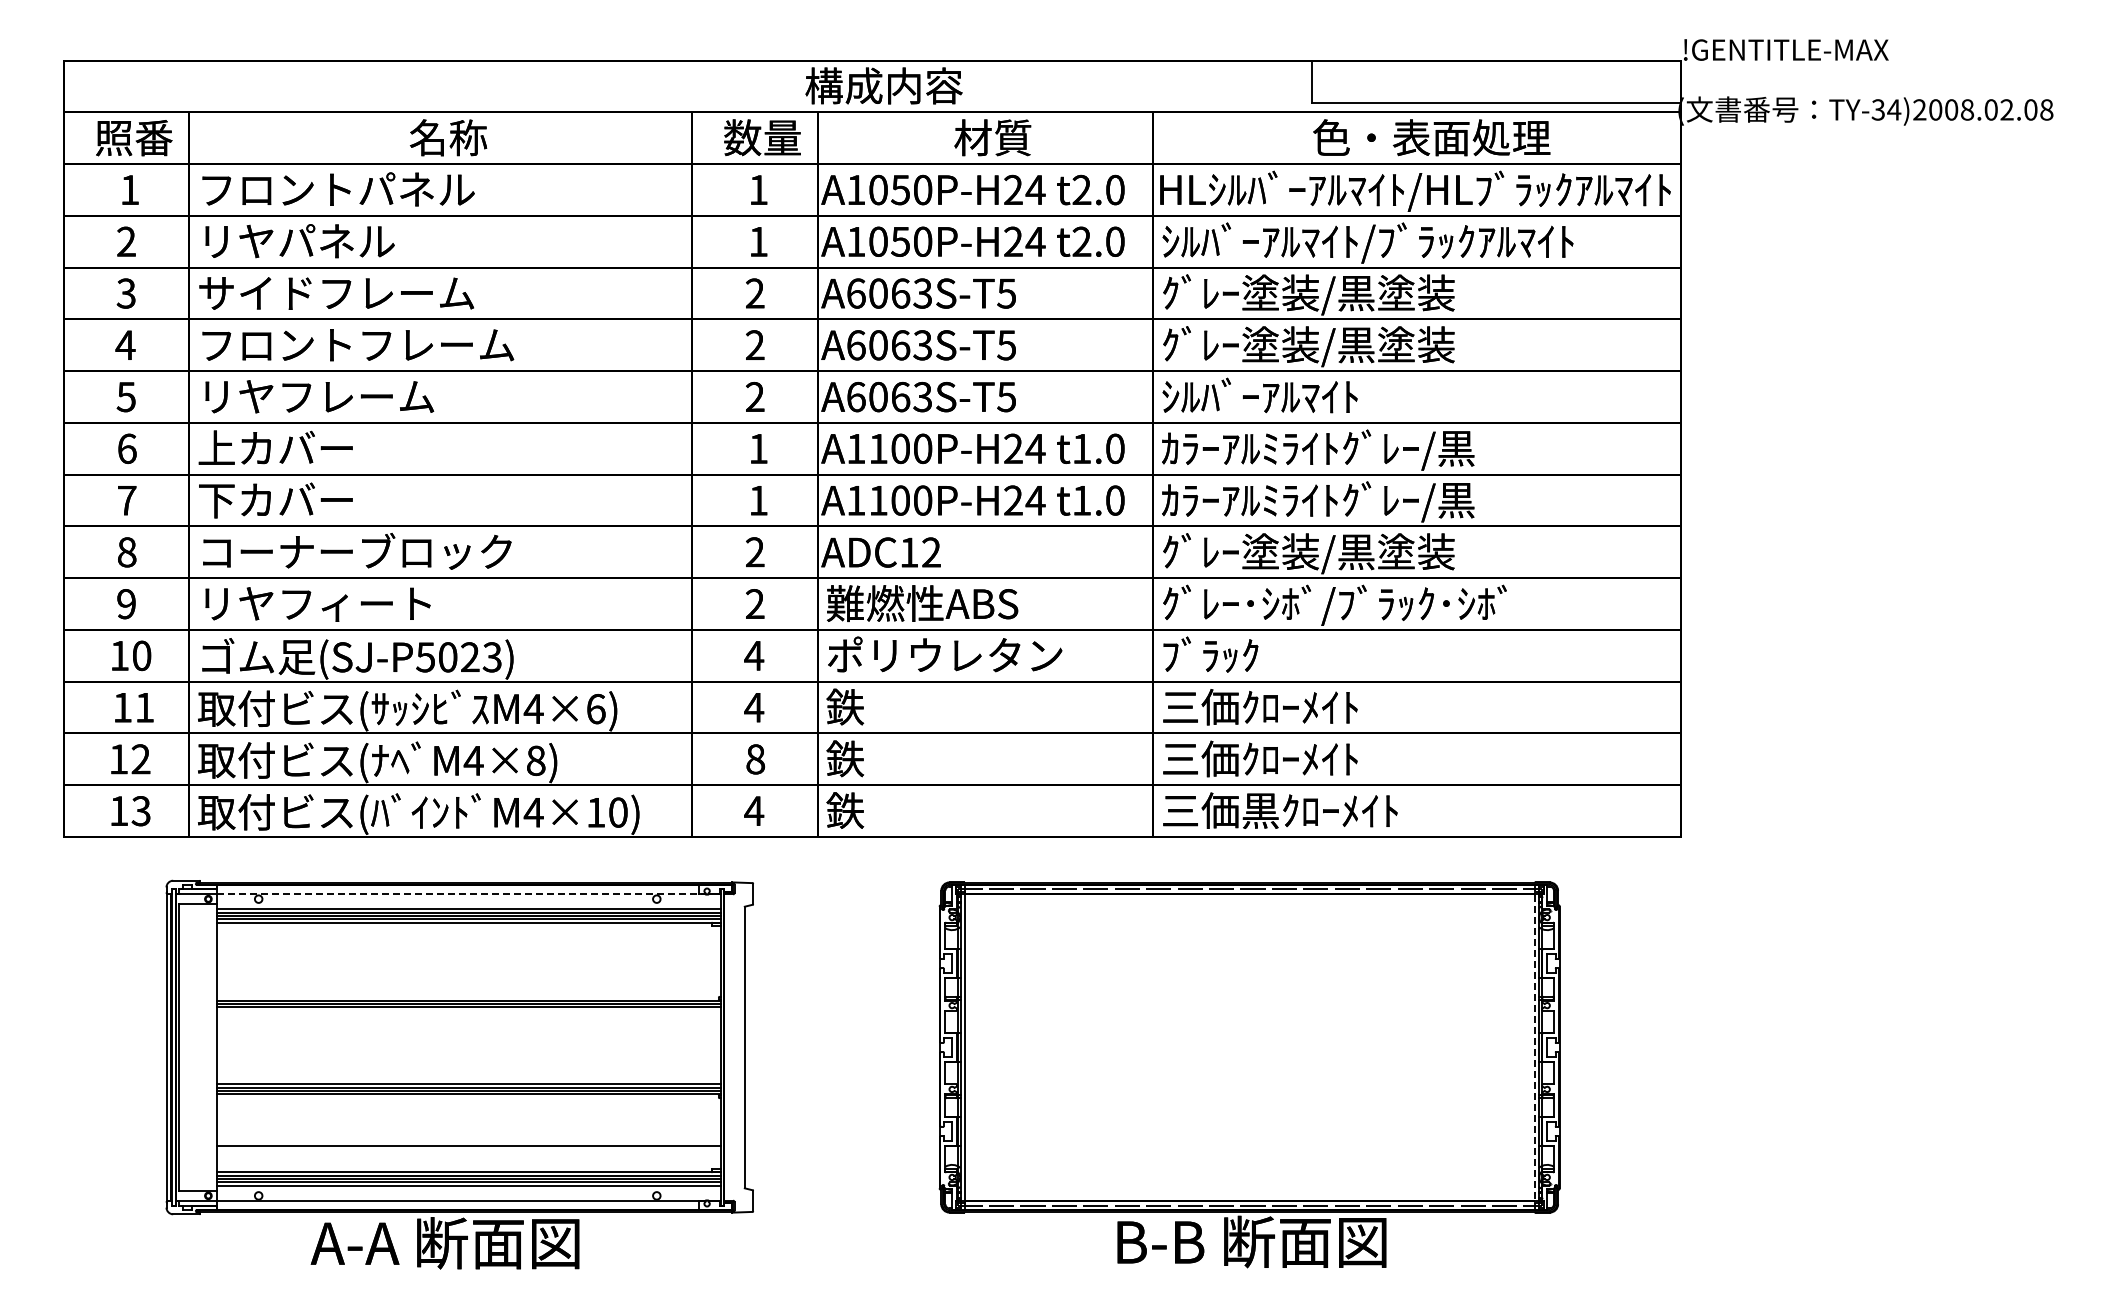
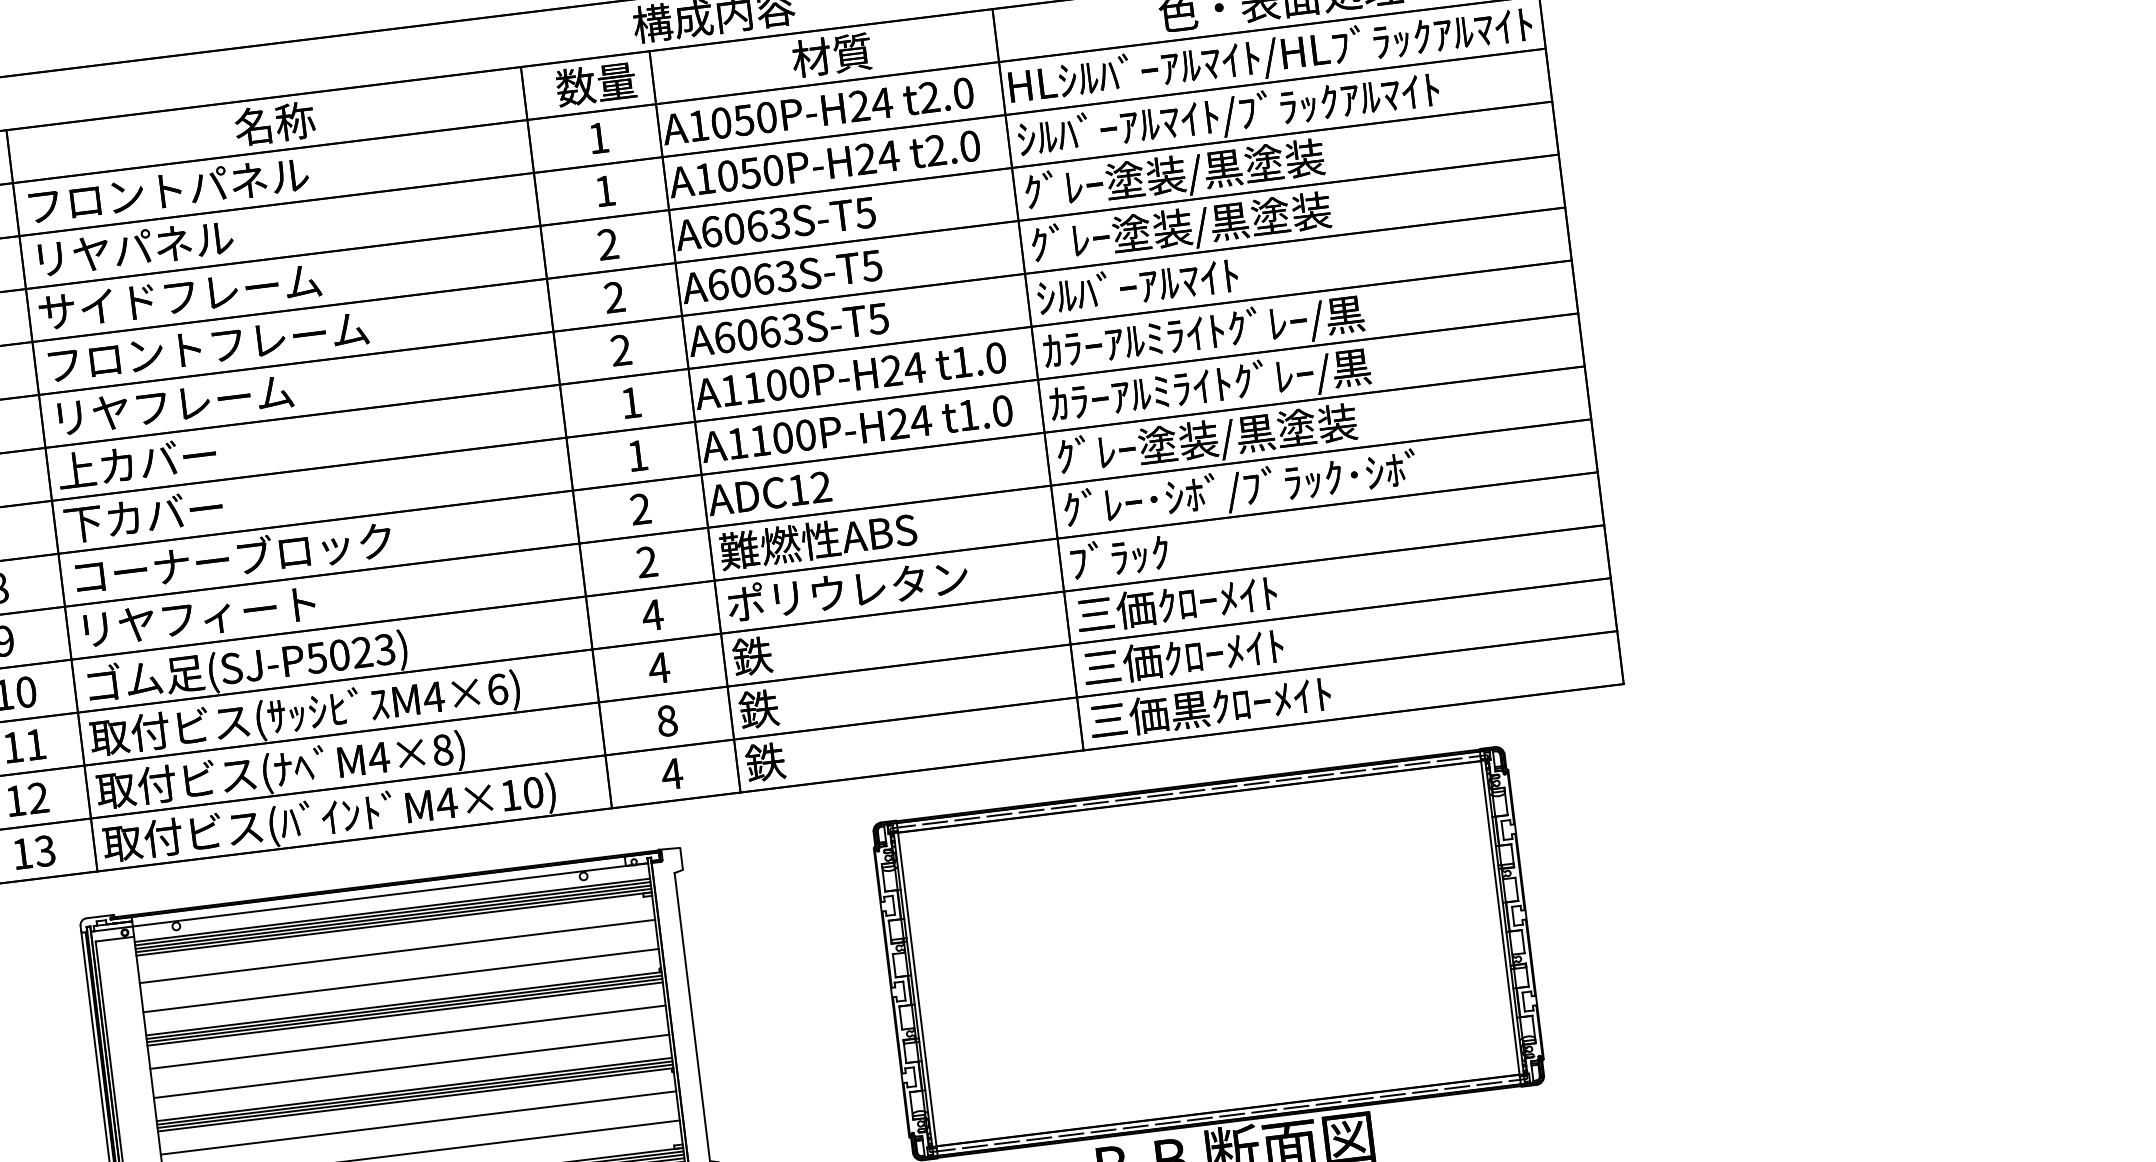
line: (461, 894) -> (383, 896), dashed -> solid
line: (468, 949) -> (397, 951), added
line: (468, 977) -> (400, 980), added
line: (468, 1010) -> (404, 1013), added
line: (468, 1033) -> (407, 1037), added
line: (1534, 1047) -> (1500, 917), dashed -> solid
line: (468, 1061) -> (411, 1066), added
line: (468, 1117) -> (418, 1123), added

